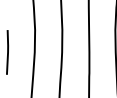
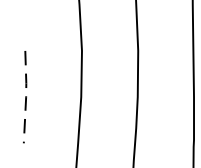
line: (8, 52) -> (27, 97), solid -> dashed

